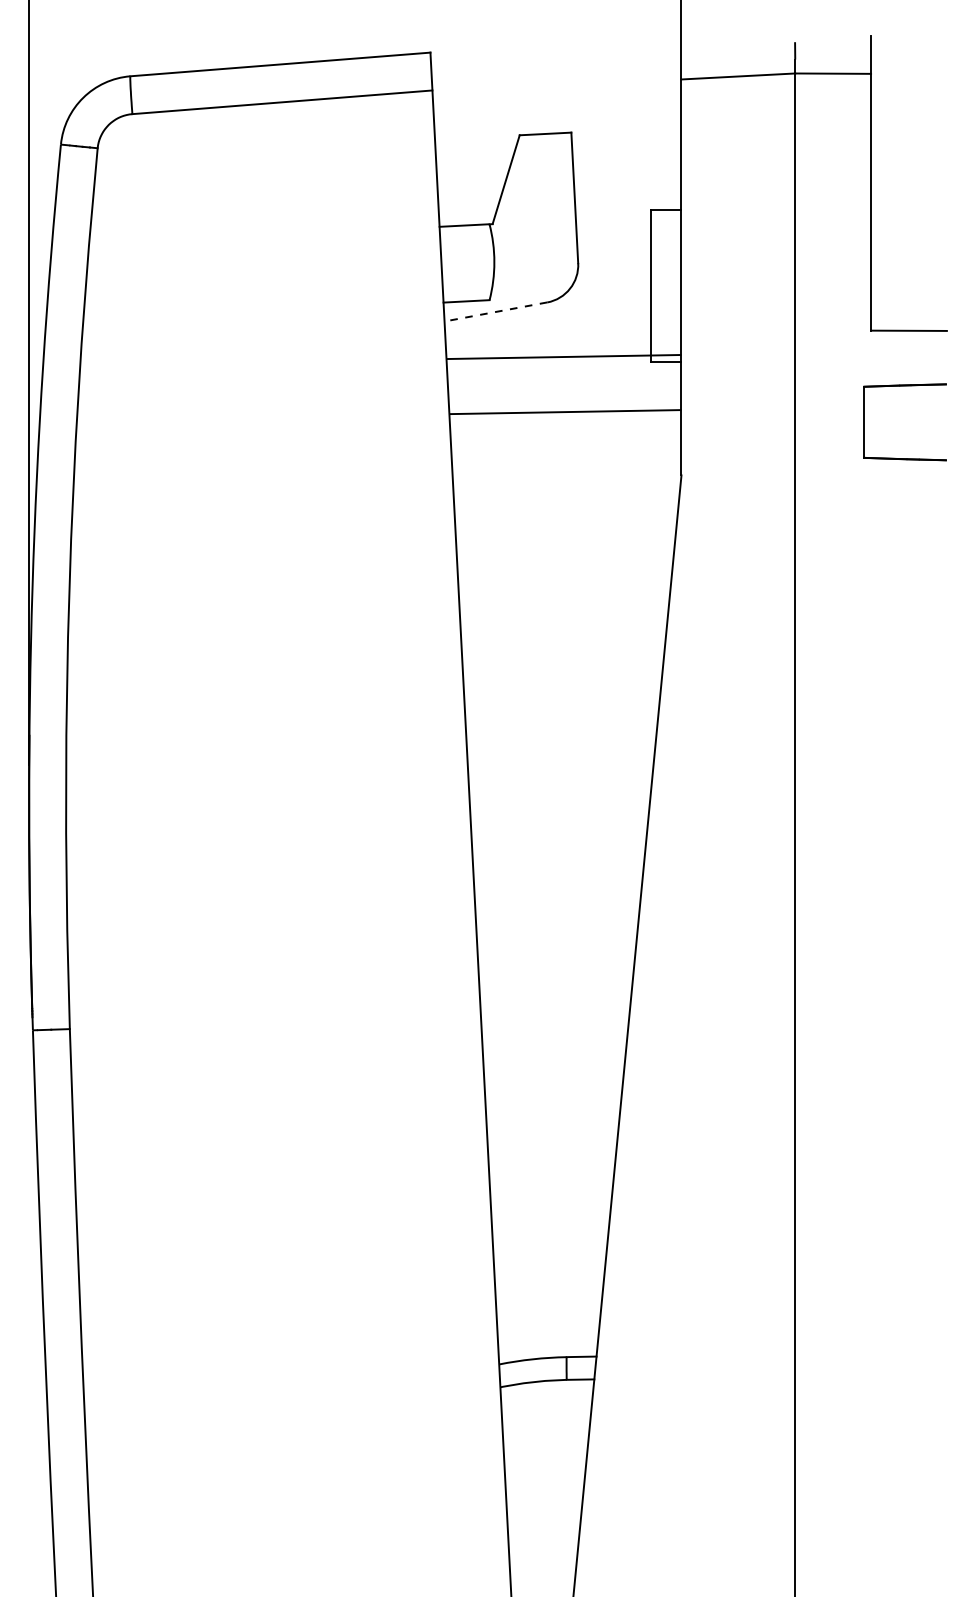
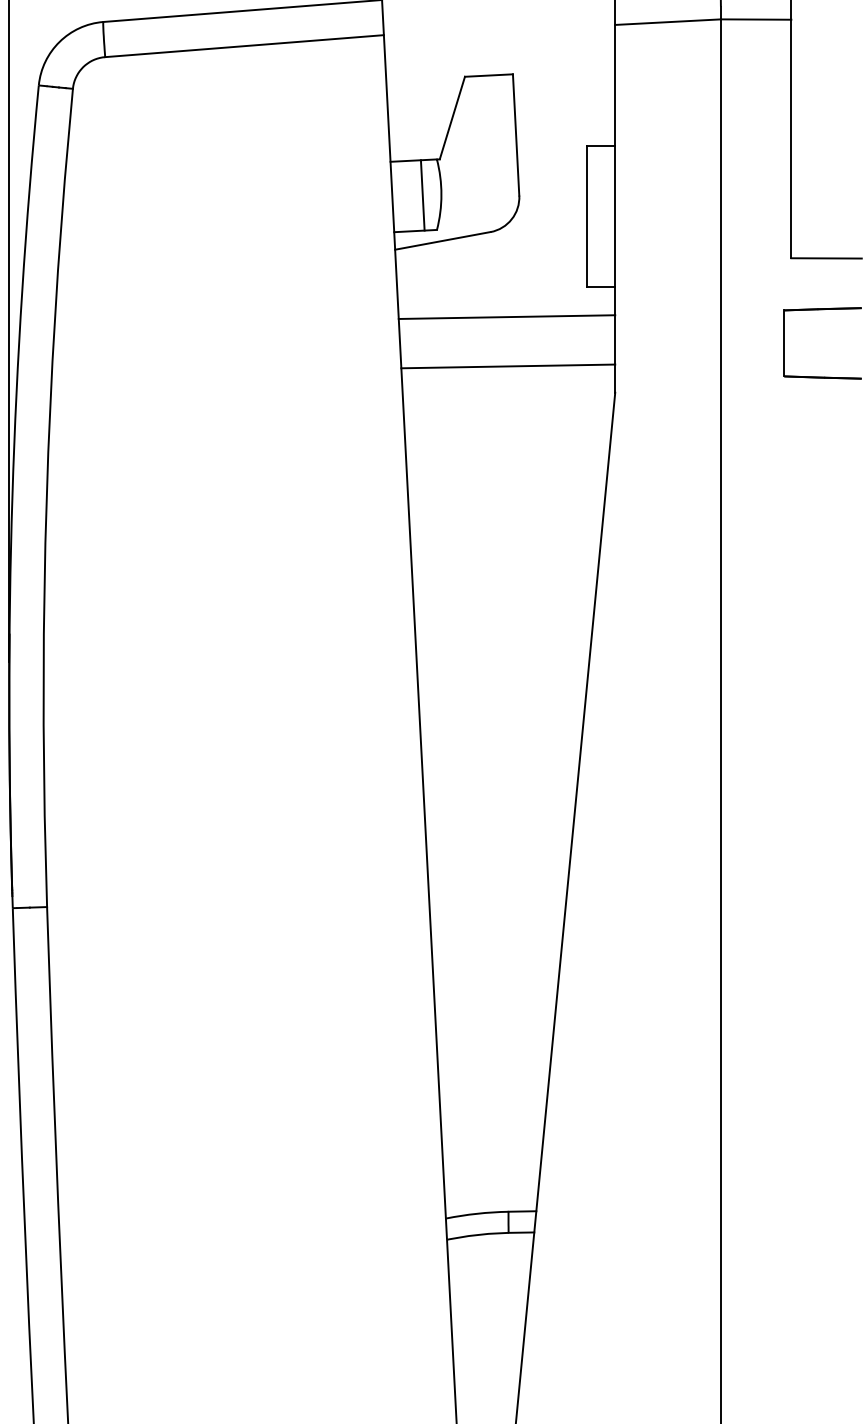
line: (474, 262) -> (422, 194), added
line: (495, 312) -> (442, 241), dashed -> solid
line: (563, 357) -> (506, 317), moved
line: (565, 412) -> (508, 366), moved

